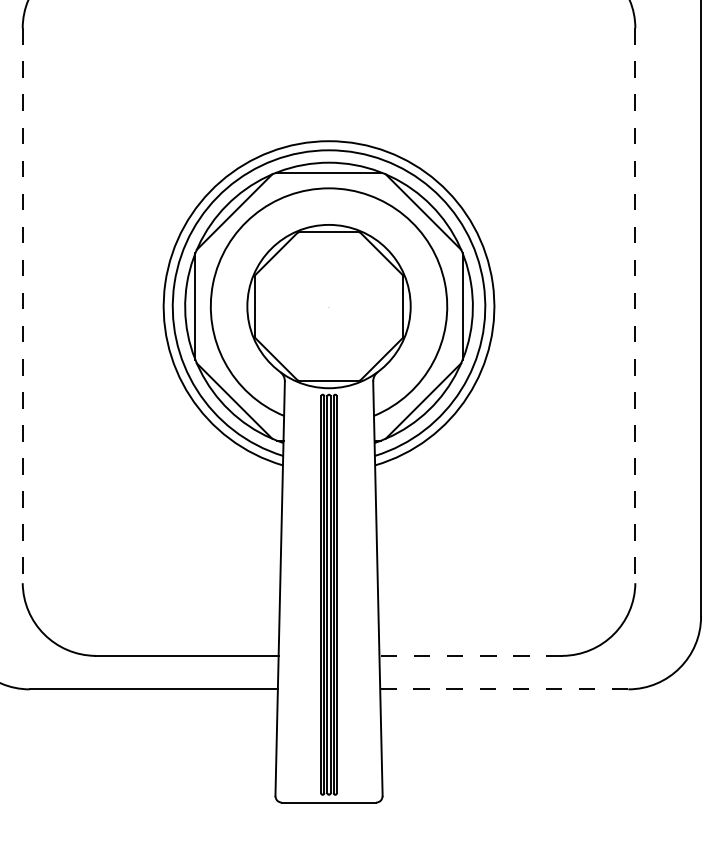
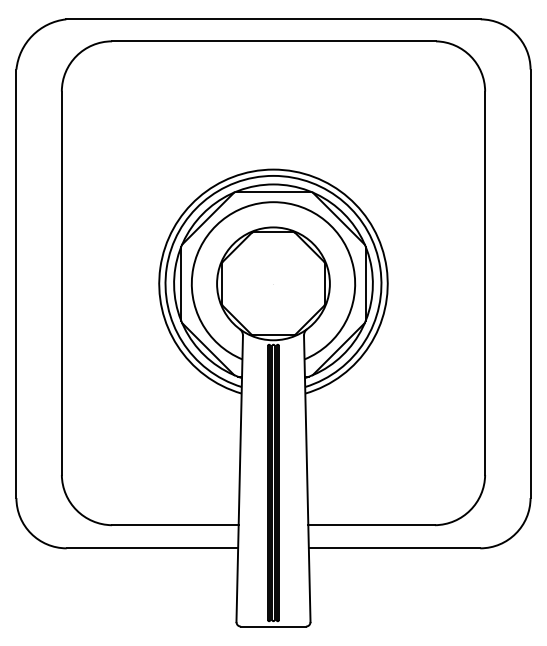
line: (22, 306) -> (61, 283), dashed -> solid
line: (635, 306) -> (485, 283), dashed -> solid
line: (470, 656) -> (371, 525), dashed -> solid
line: (504, 689) -> (394, 548), dashed -> solid

